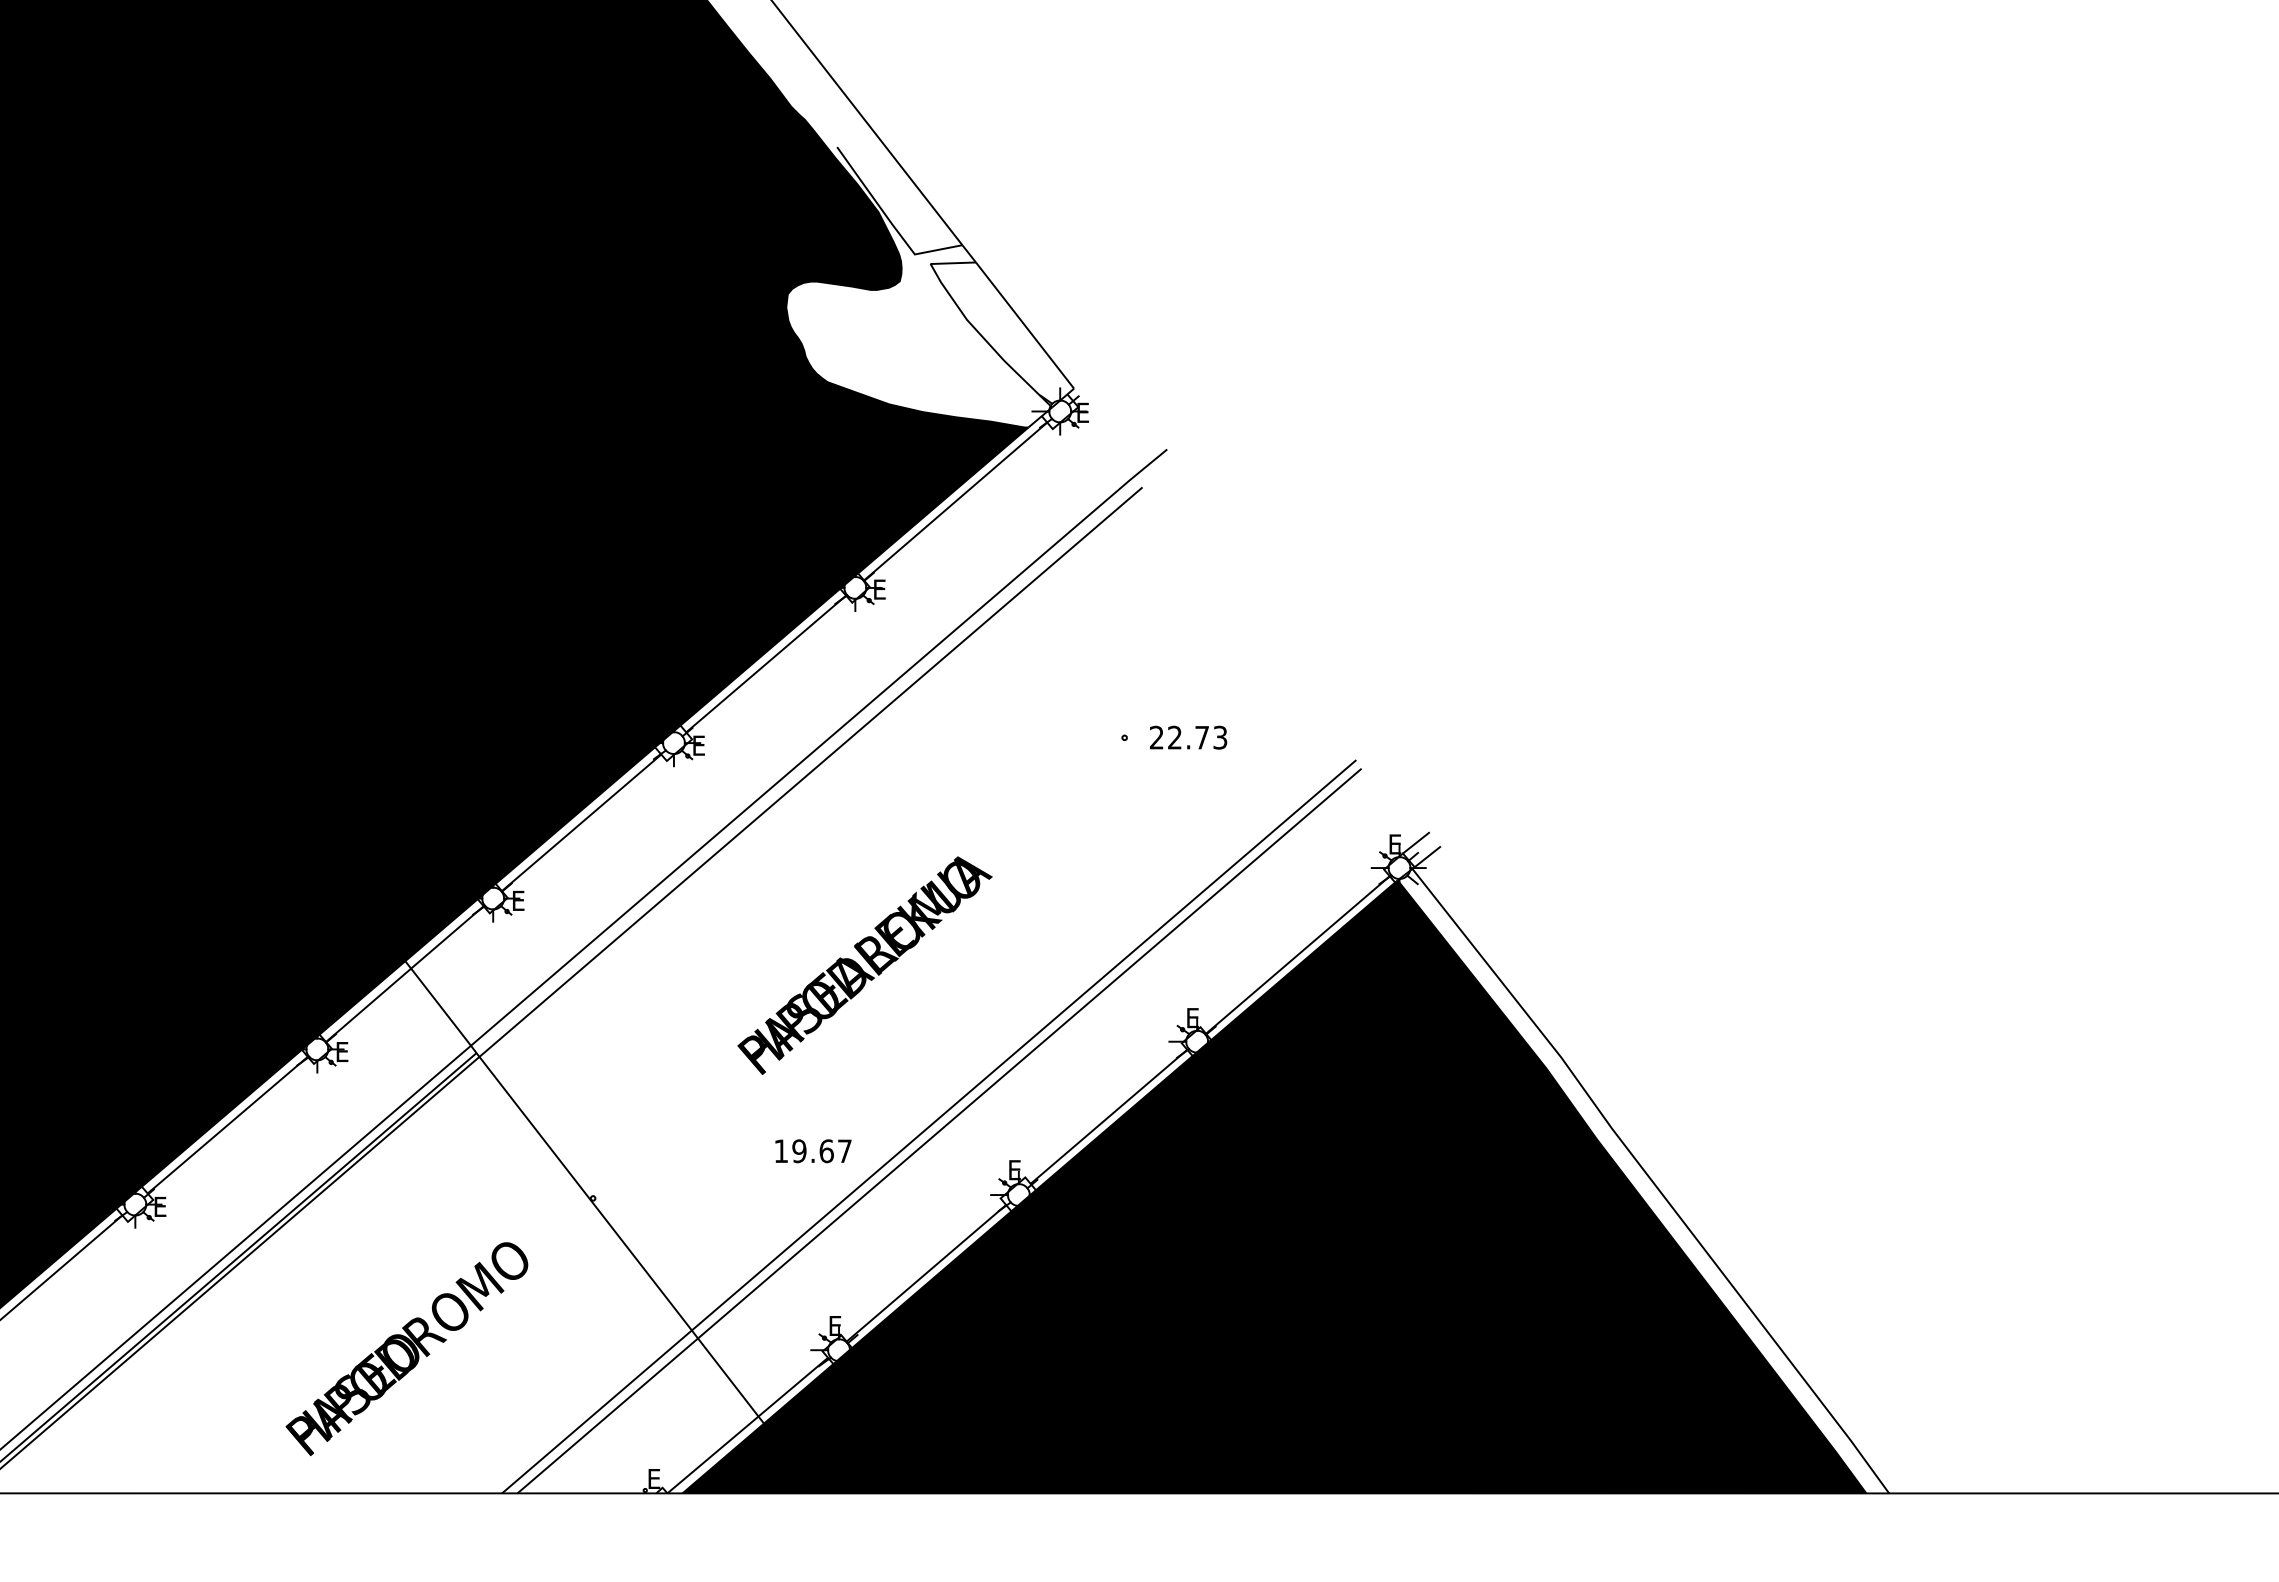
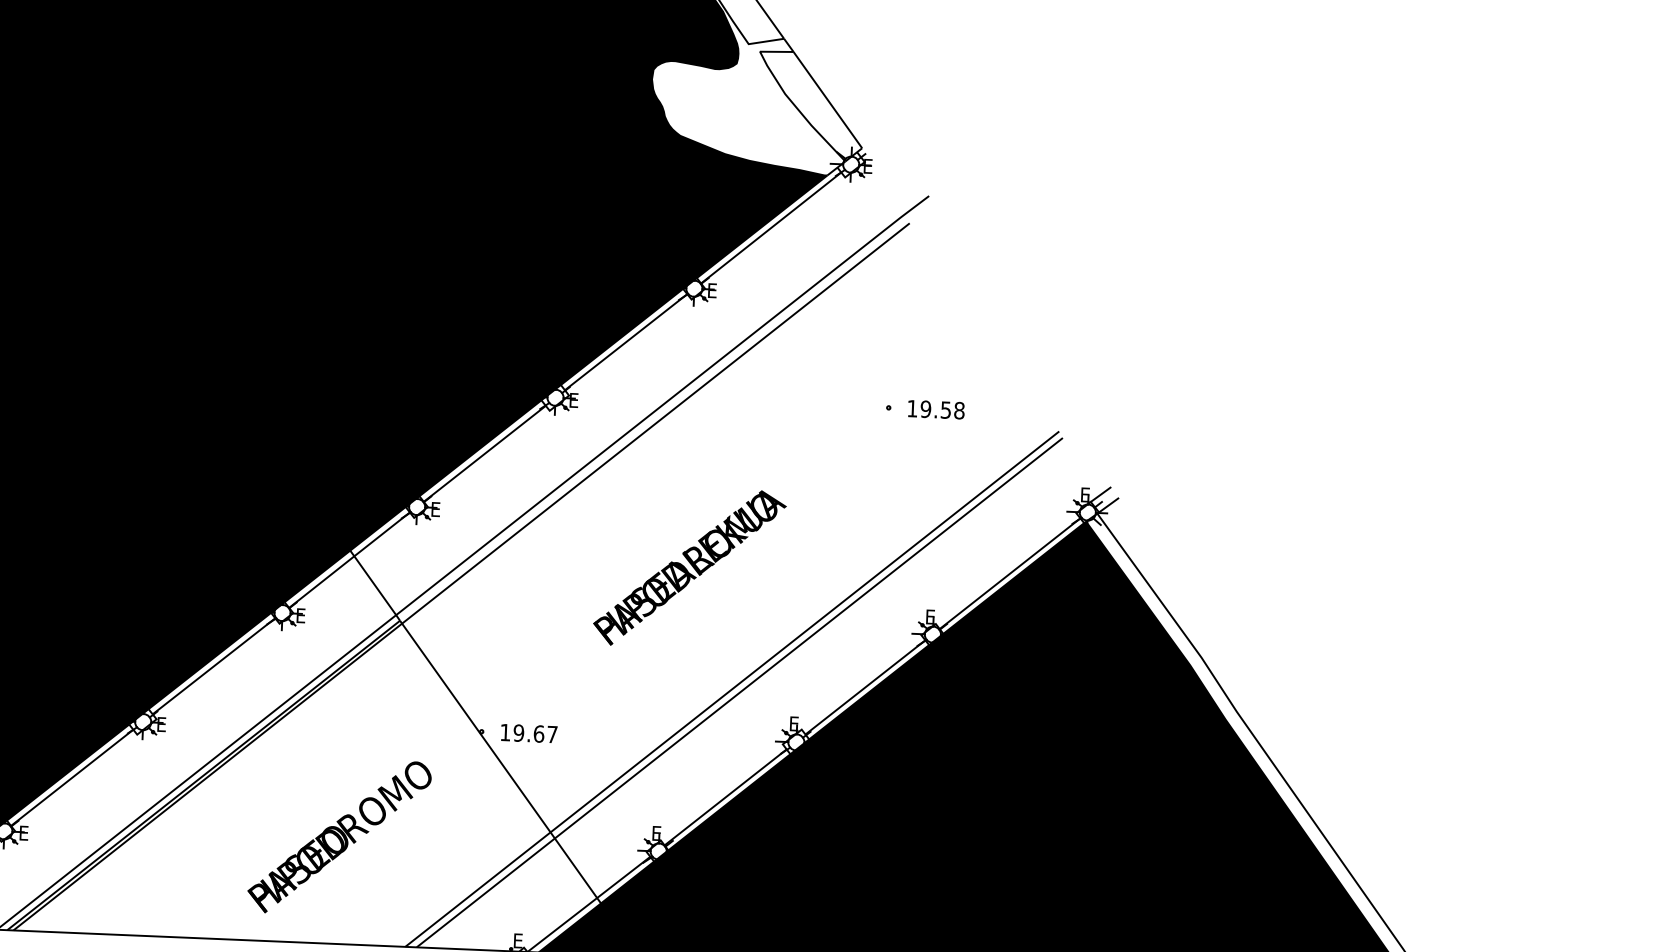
text: (1188, 737) -> (935, 409), 22.73 -> 19.58
text: (813, 1151) -> (529, 733), moved

